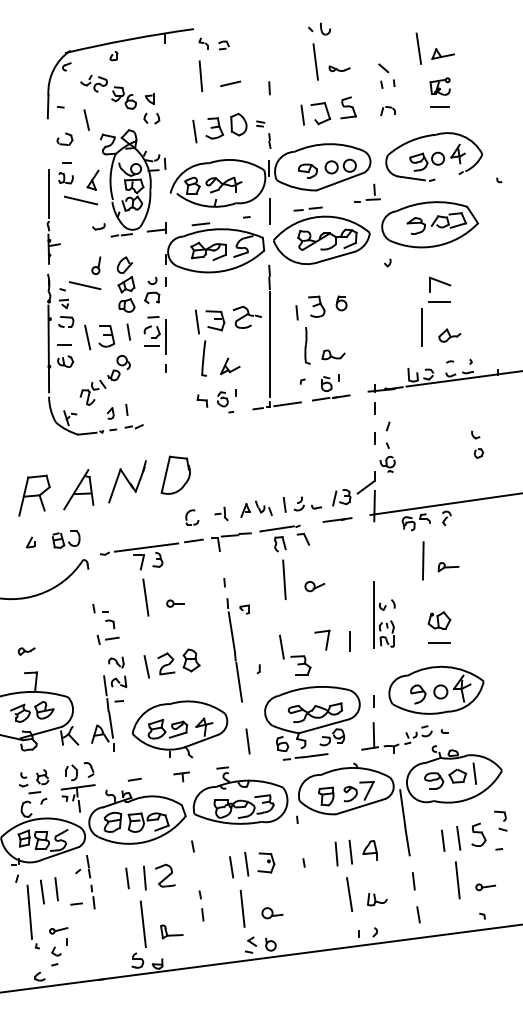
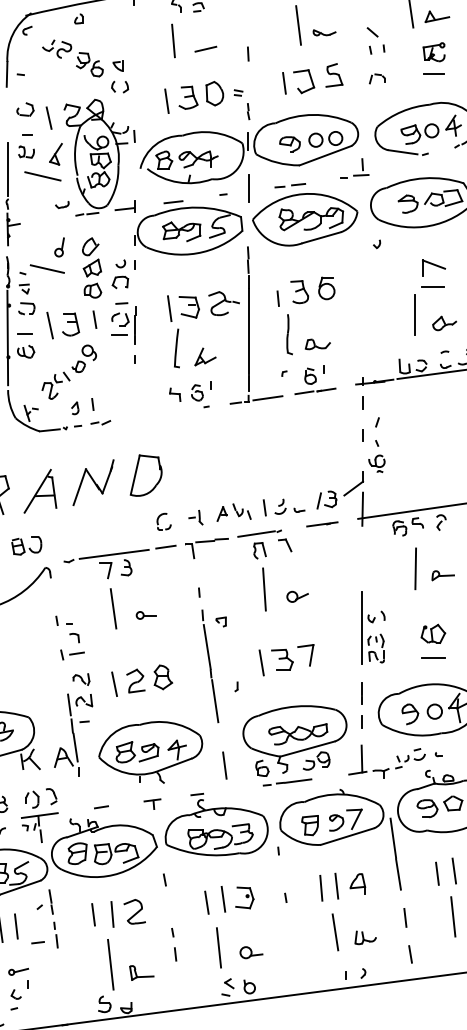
line: (86, 119) -> (48, 117), moved
part: (341, 303) -> (326, 288), size x1.43
line: (349, 641) -> (361, 693), moved
part: (300, 665) -> (281, 659), moved

